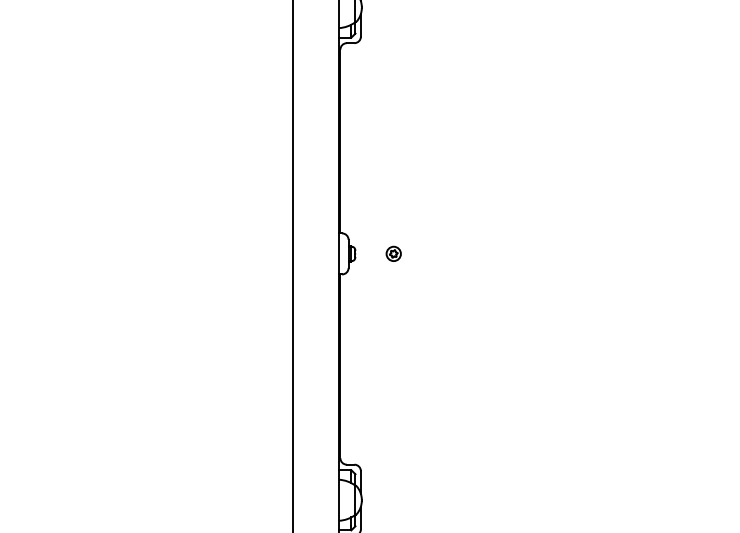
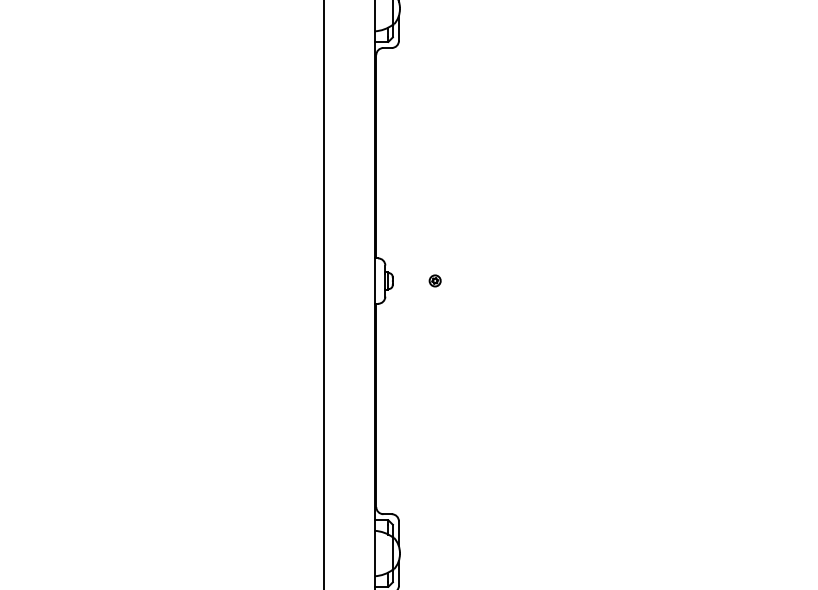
part: (393, 253) -> (434, 280), size x0.7

